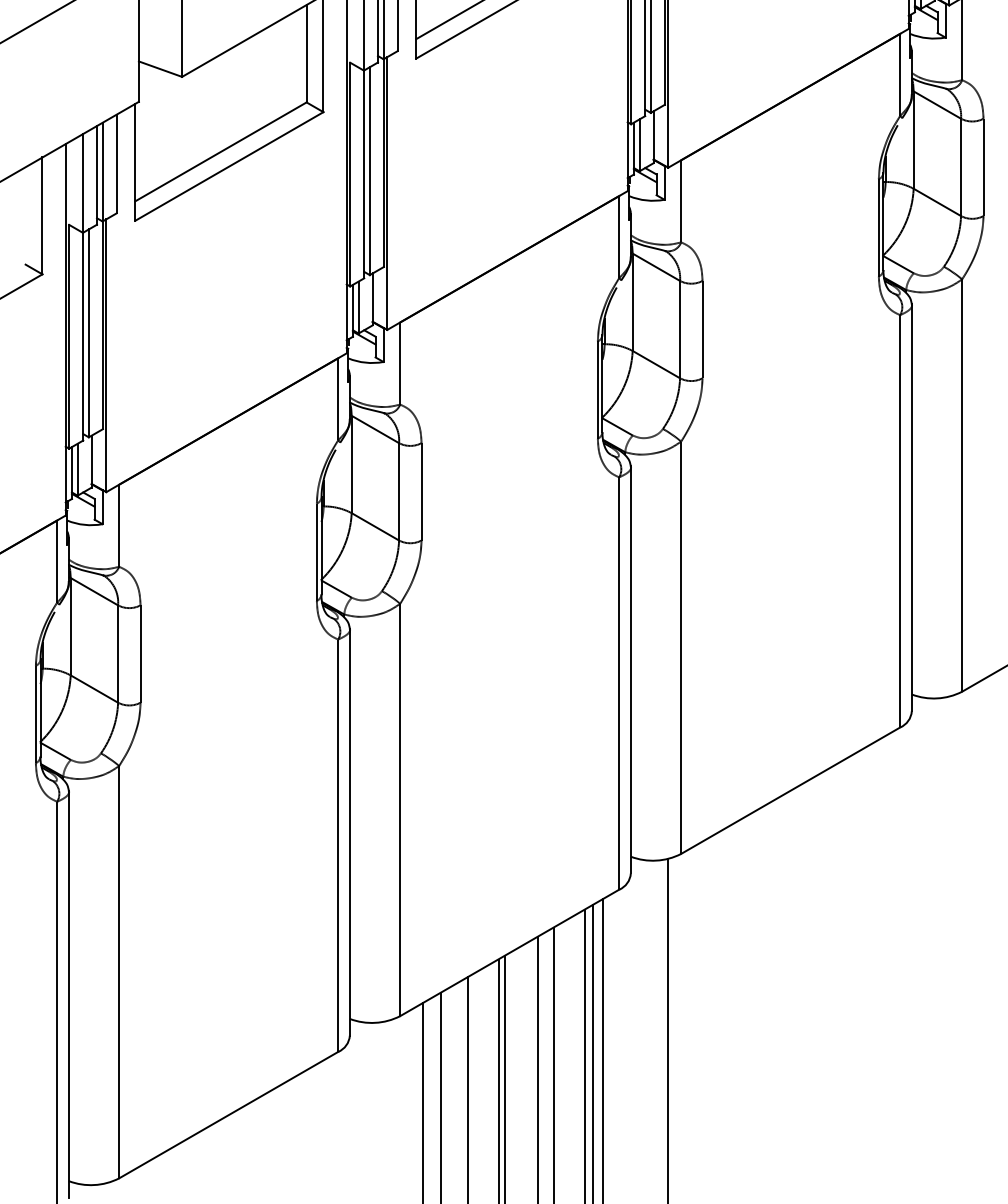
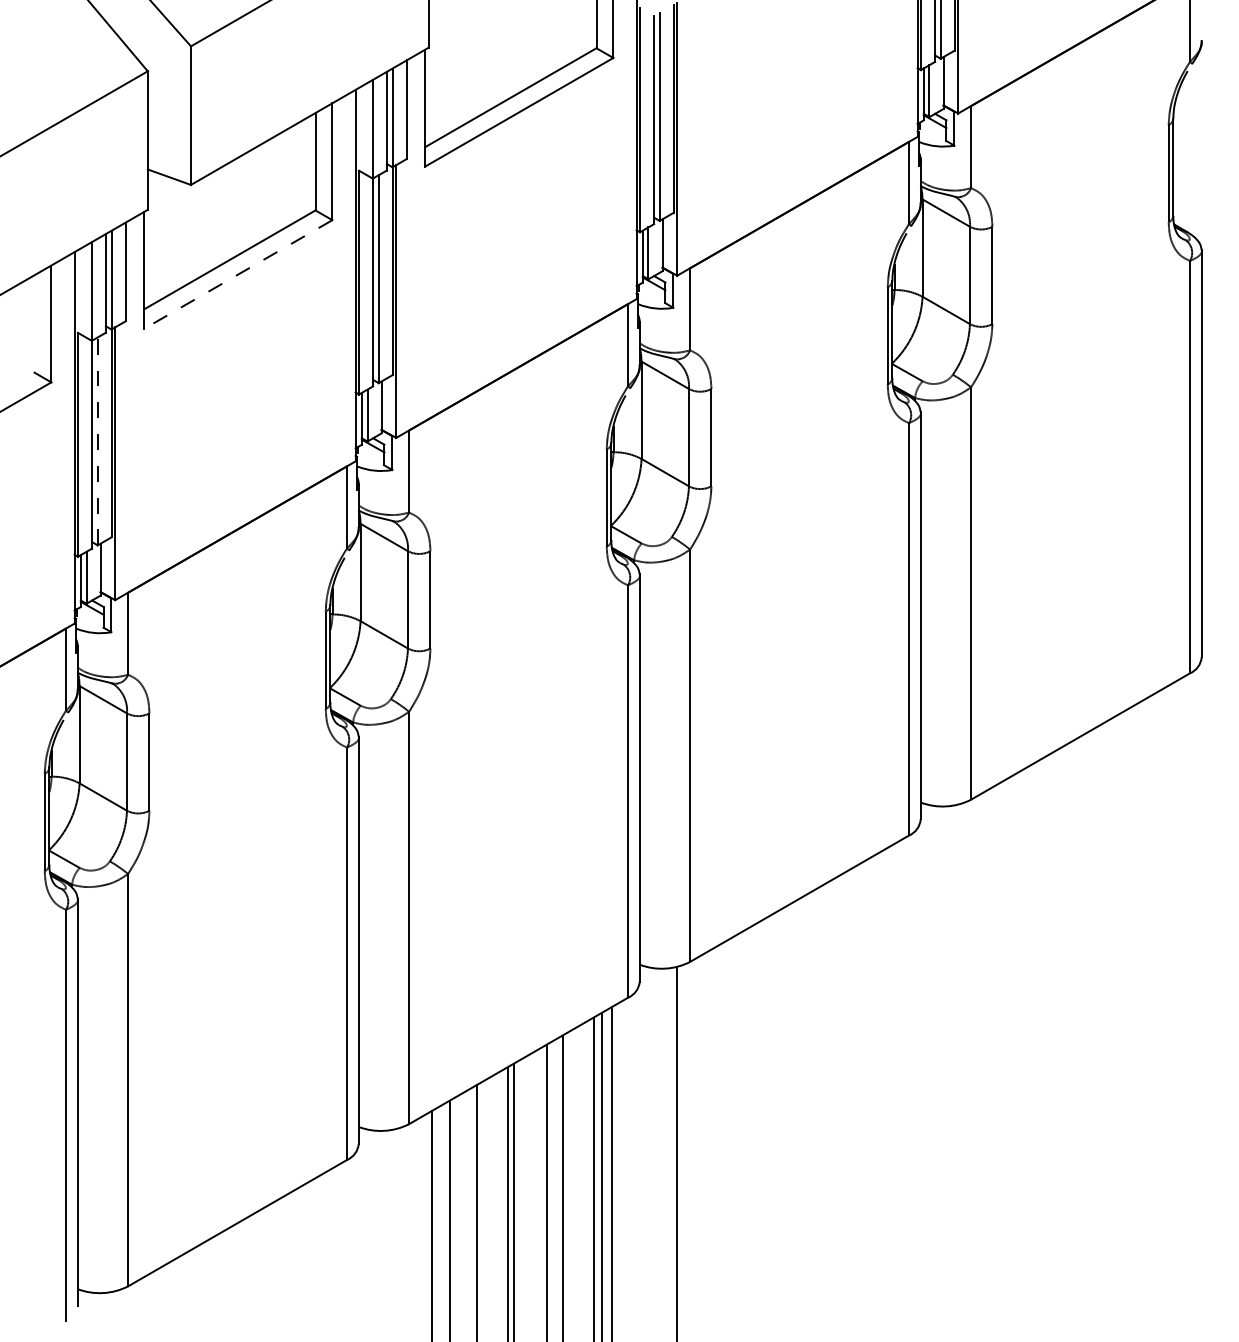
line: (229, 166) -> (238, 274), solid -> dashed
line: (88, 333) -> (97, 441), solid -> dashed

